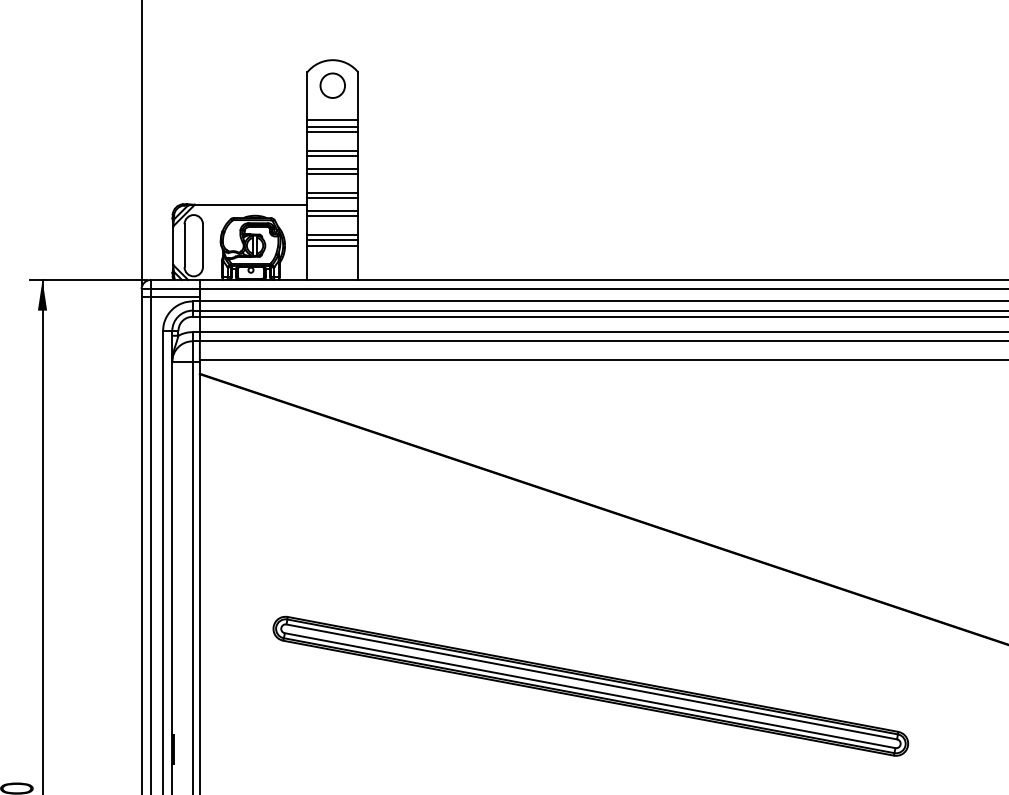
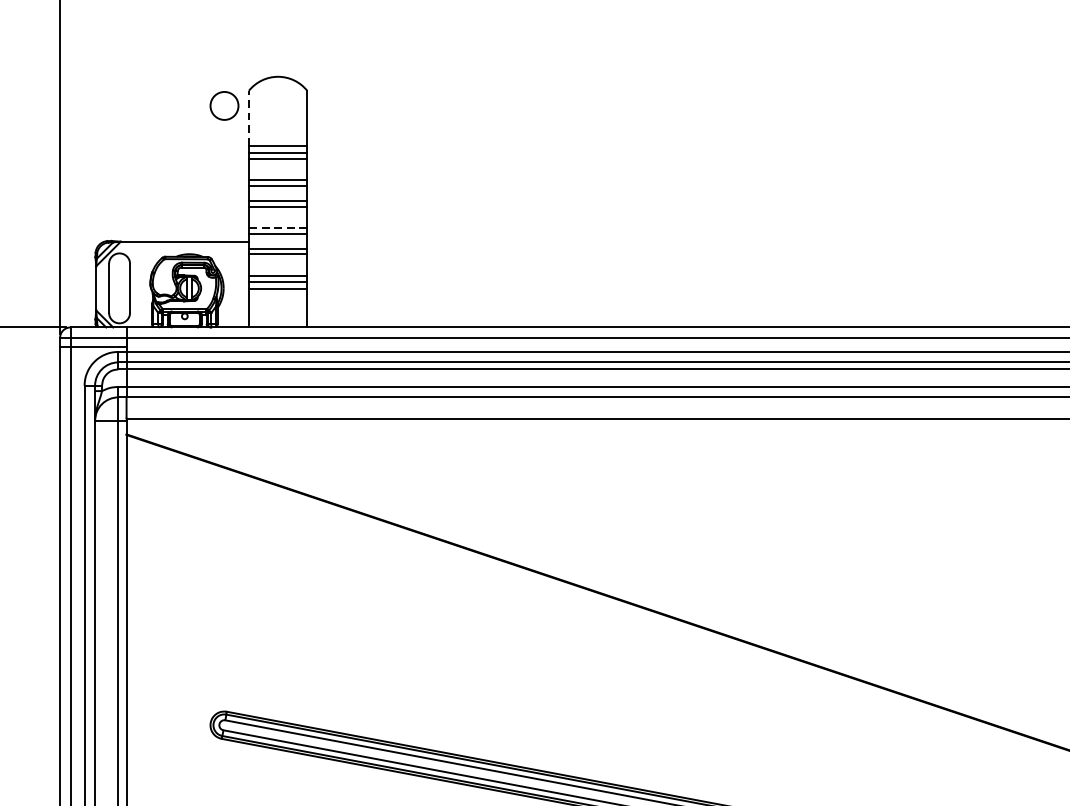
circle: (332, 85) -> (224, 105), moved
line: (307, 96) -> (249, 118), solid -> dashed
line: (332, 192) -> (277, 227), solid -> dashed

